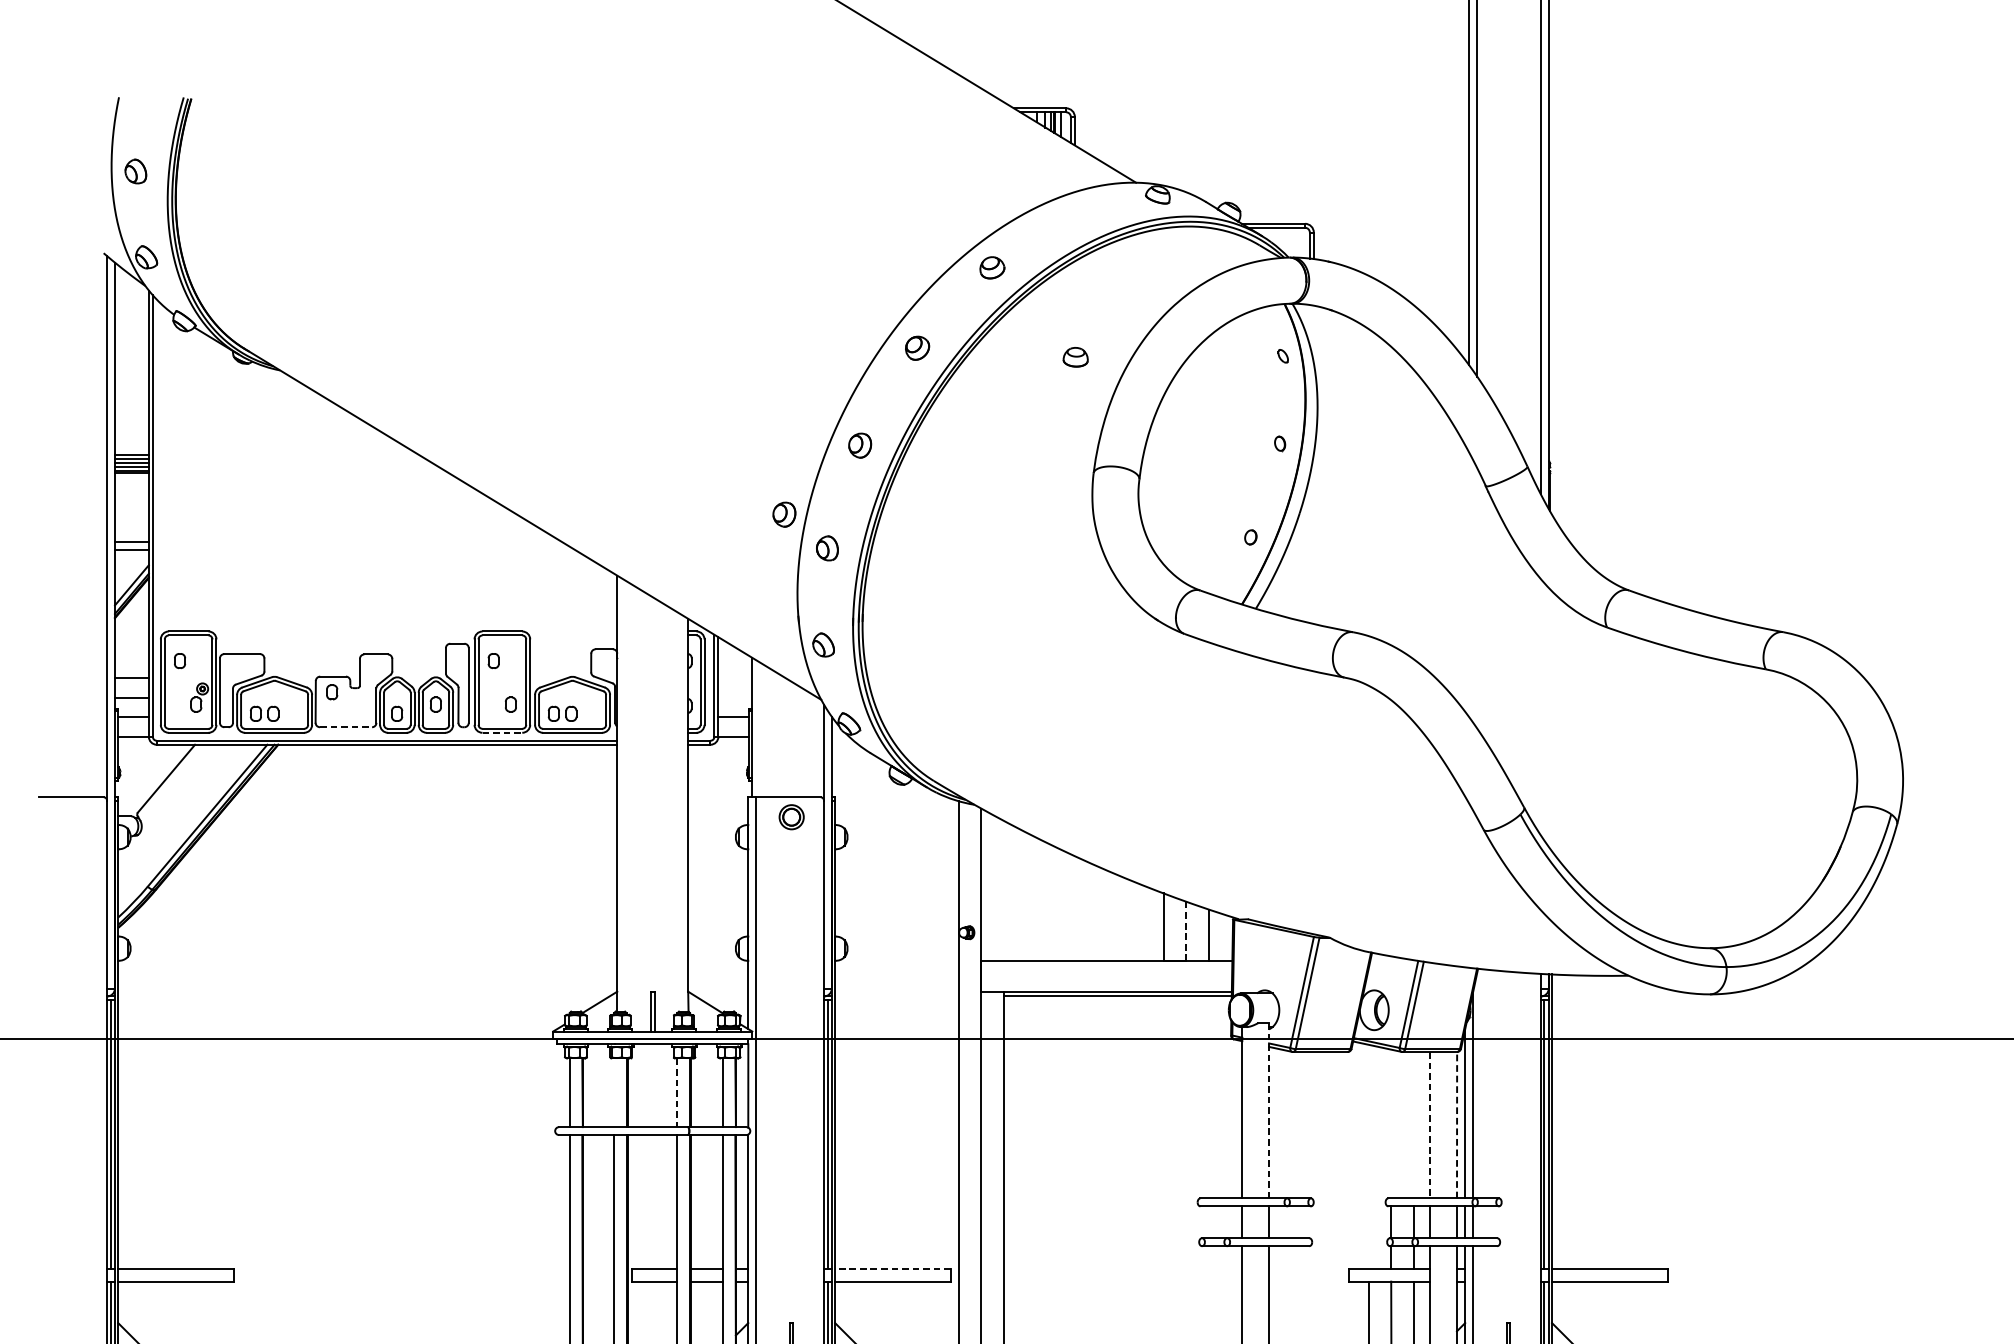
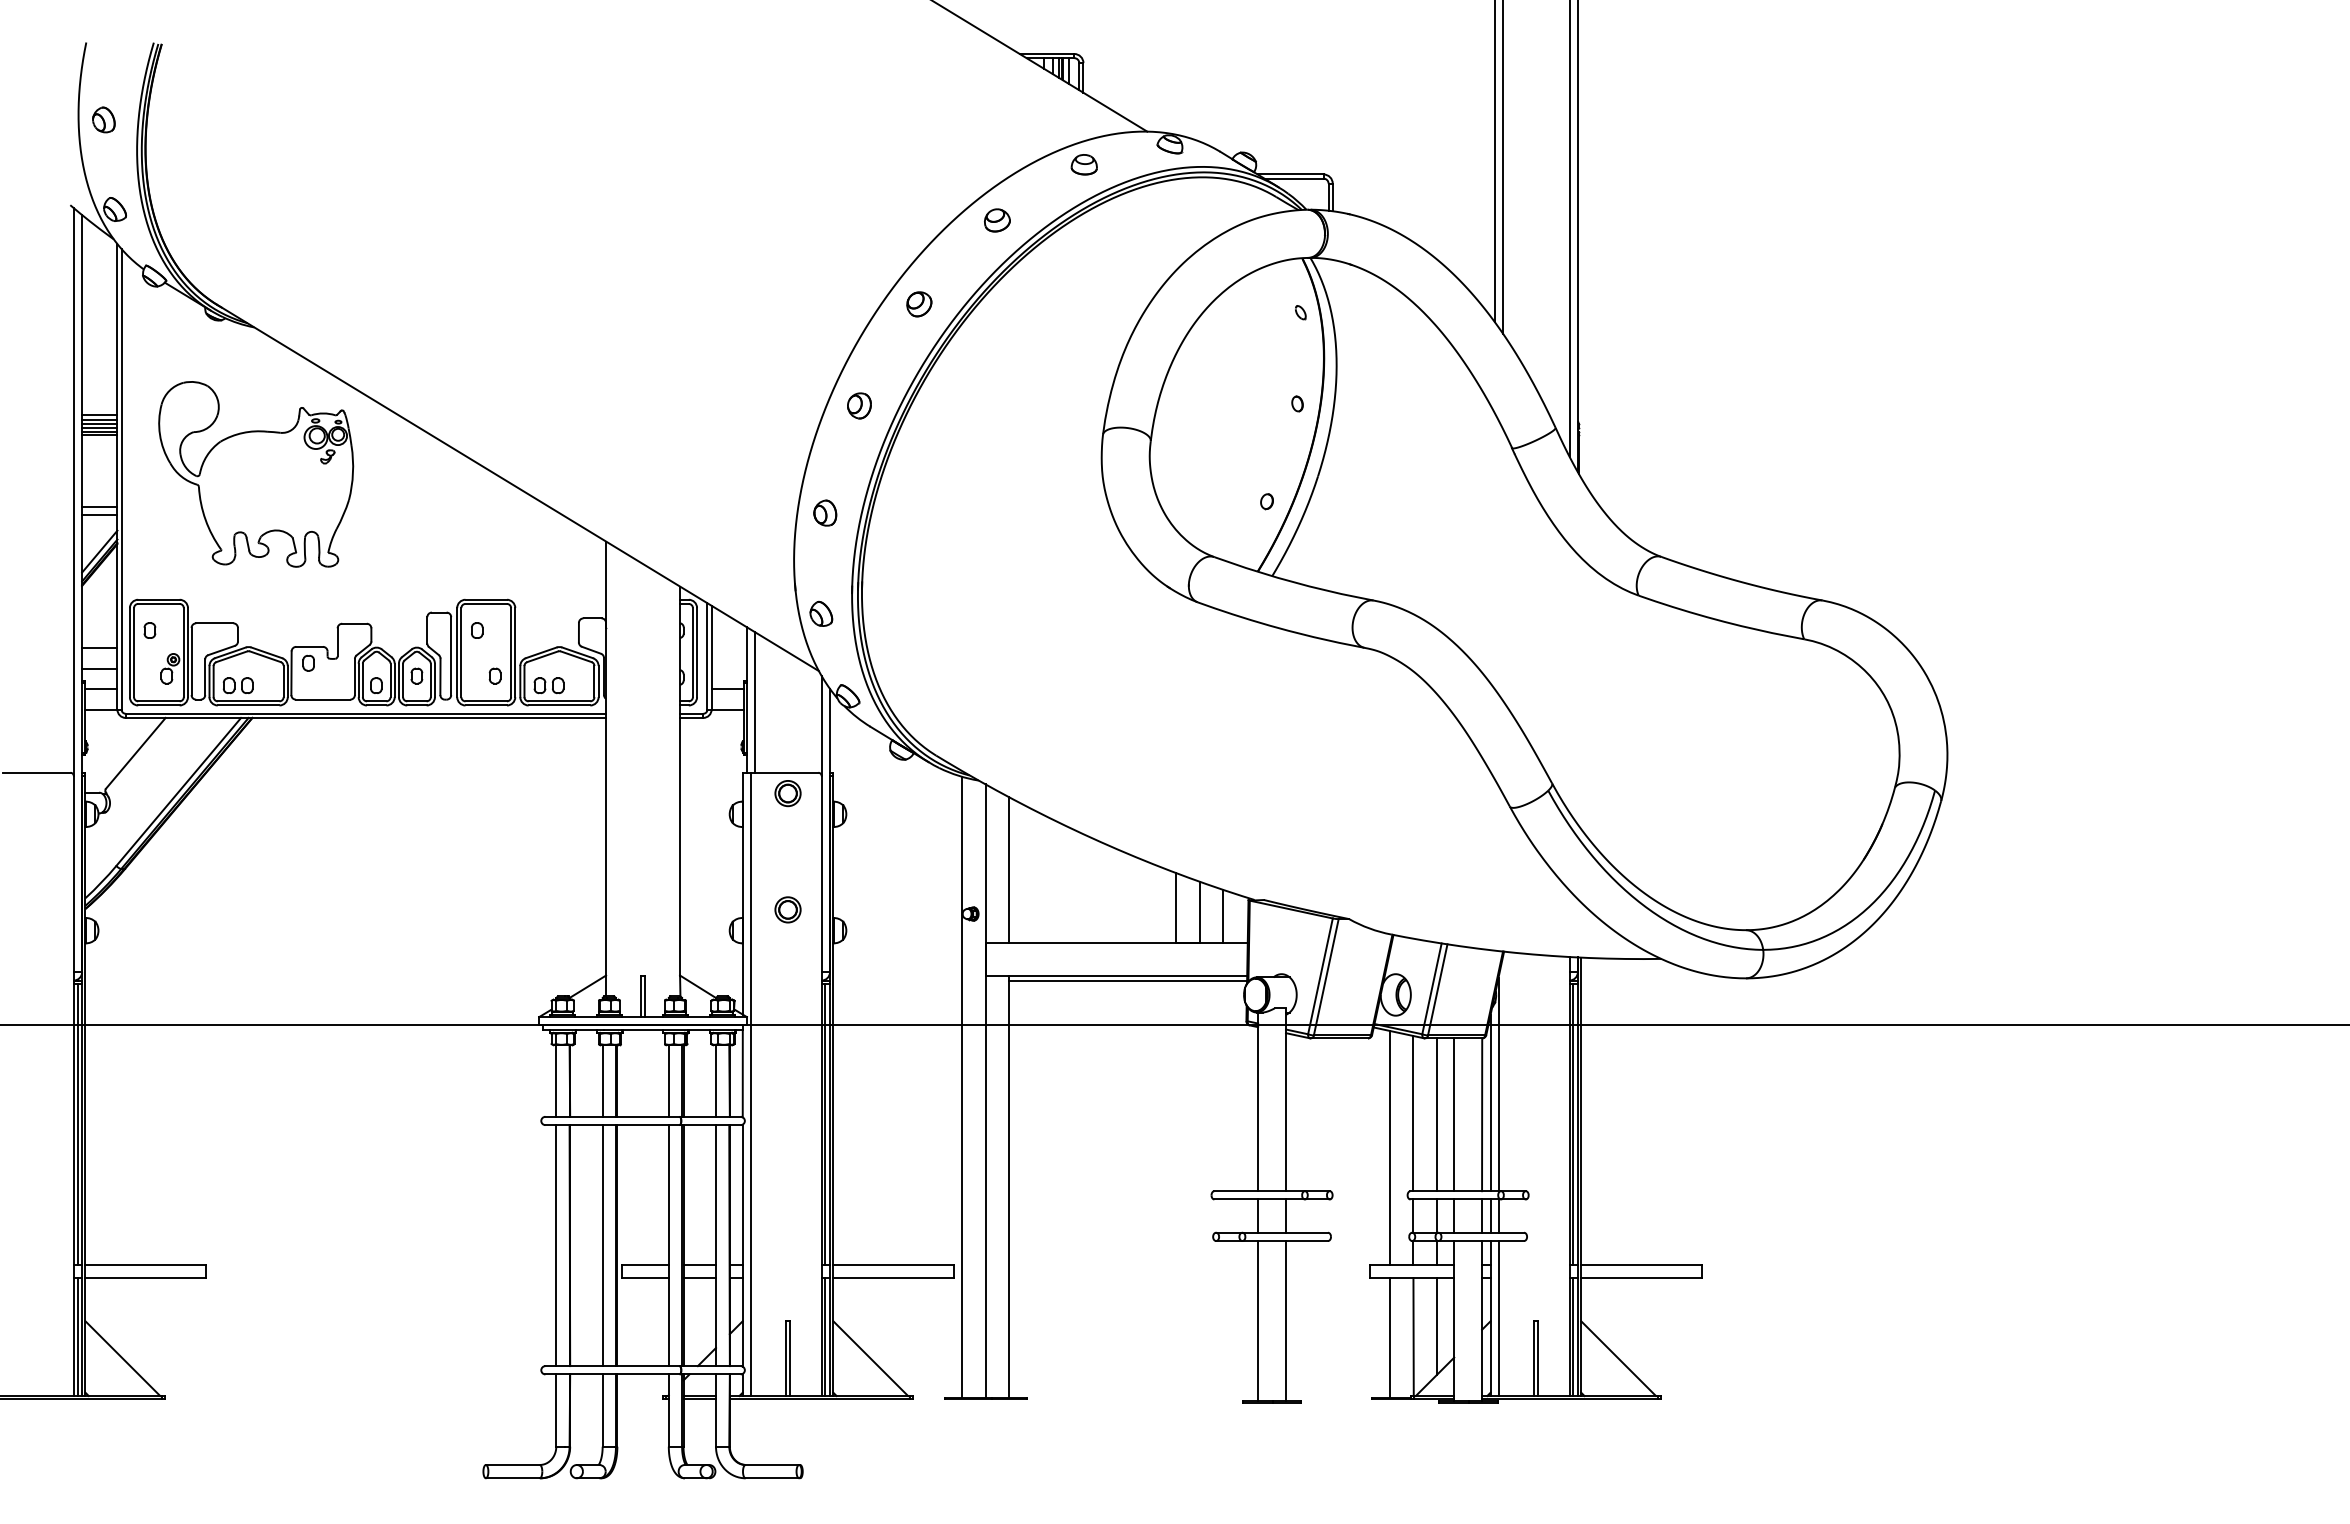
part: (1074, 357) -> (1083, 164), moved
part: (282, 511) -> (256, 474), added
part: (784, 514) -> (780, 477), removed
line: (346, 727) -> (323, 699), dashed -> solid
line: (760, 729) -> (755, 702), added
line: (502, 732) -> (486, 705), dashed -> solid
line: (1003, 890) -> (1009, 870), added
part: (791, 928) -> (787, 909), added
line: (1186, 931) -> (1199, 912), dashed -> solid
line: (613, 1092) -> (602, 1080), added
line: (677, 1093) -> (668, 1081), dashed -> solid
line: (1269, 1111) -> (1286, 1100), dashed -> solid
line: (1391, 1123) -> (1413, 1113), added
line: (1413, 1124) -> (1436, 1114), added
line: (1457, 1124) -> (1482, 1114), dashed -> solid
line: (1430, 1125) -> (1454, 1115), dashed -> solid
line: (1368, 1156) -> (1389, 1147), added
line: (892, 1268) -> (893, 1264), dashed -> solid

